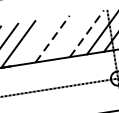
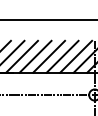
line: (87, 33) -> (76, 56), dashed -> solid
line: (69, 36) -> (62, 56), added
line: (53, 38) -> (49, 56), dashed -> solid
line: (35, 41) -> (35, 56), added

